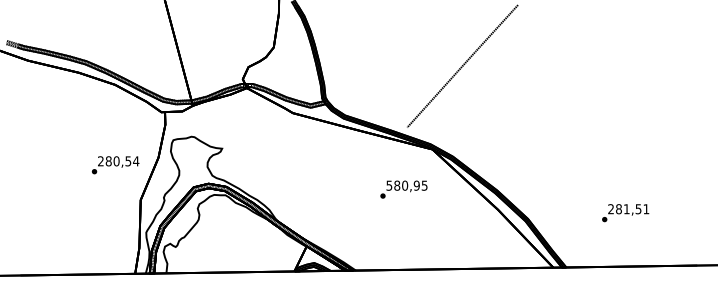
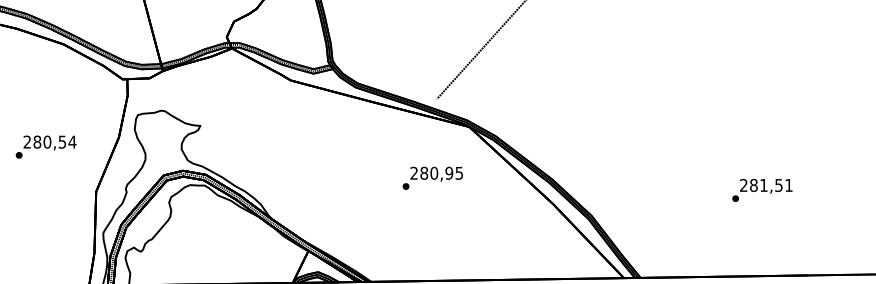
text: (115, 165) -> (46, 147), moved
text: (389, 185) -> (414, 173), 580,95 -> 280,95
text: (625, 213) -> (762, 190), moved

